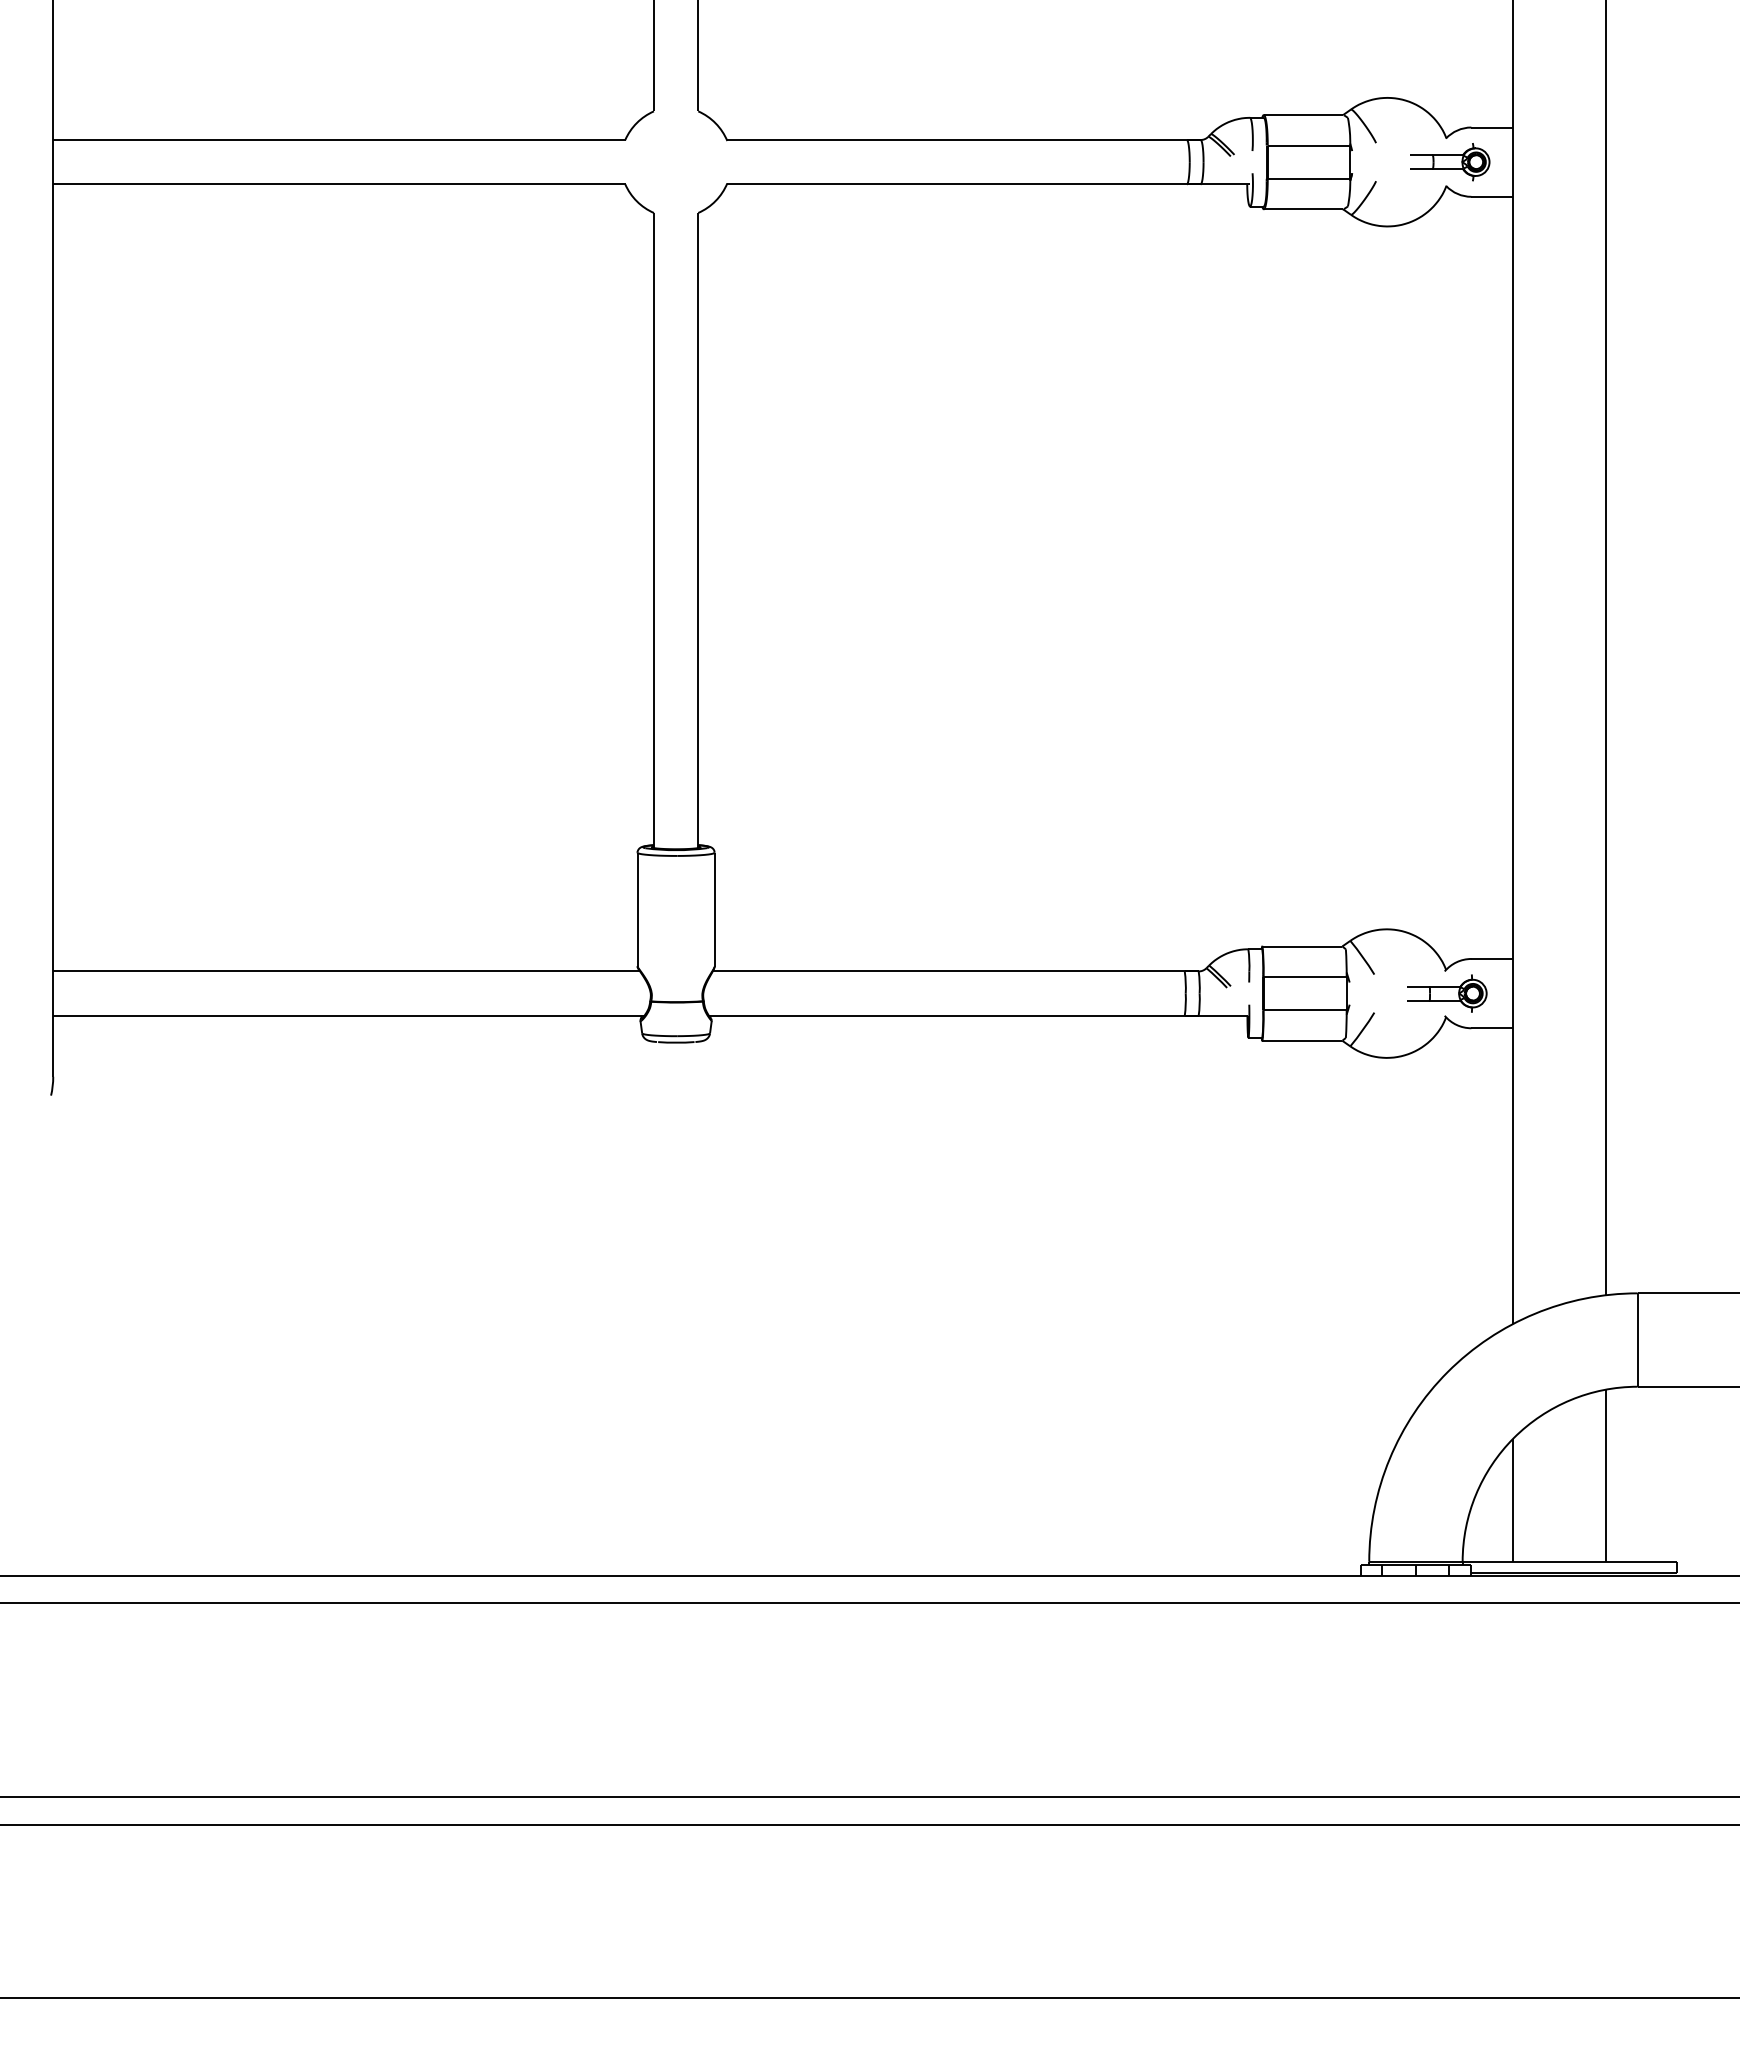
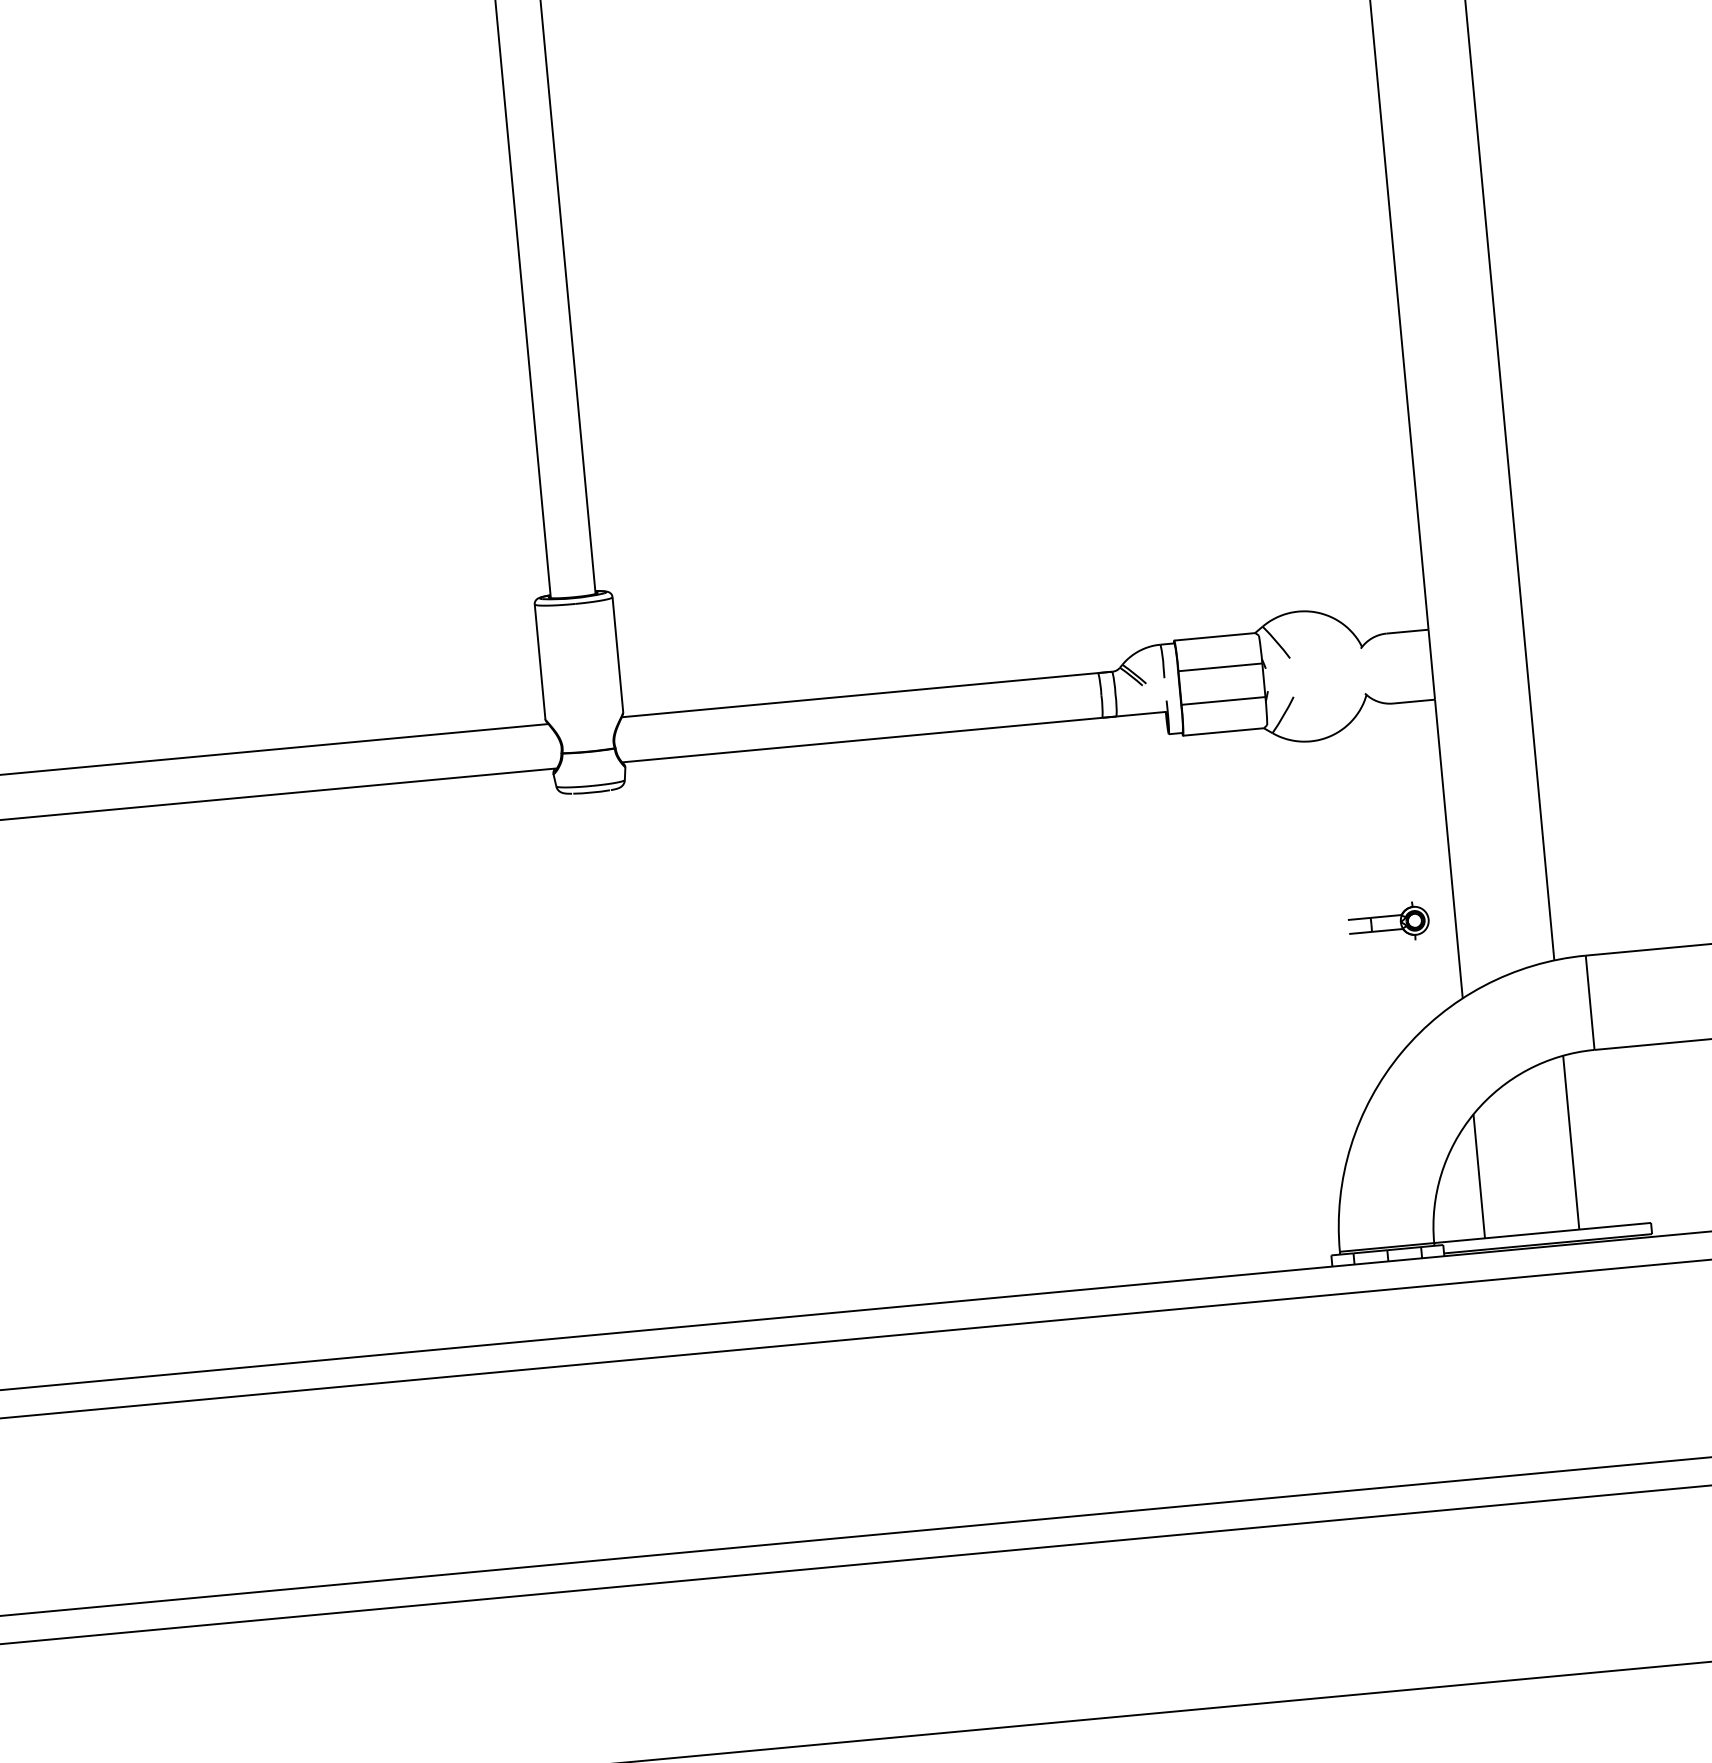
part: (1447, 993) -> (1389, 923), moved

